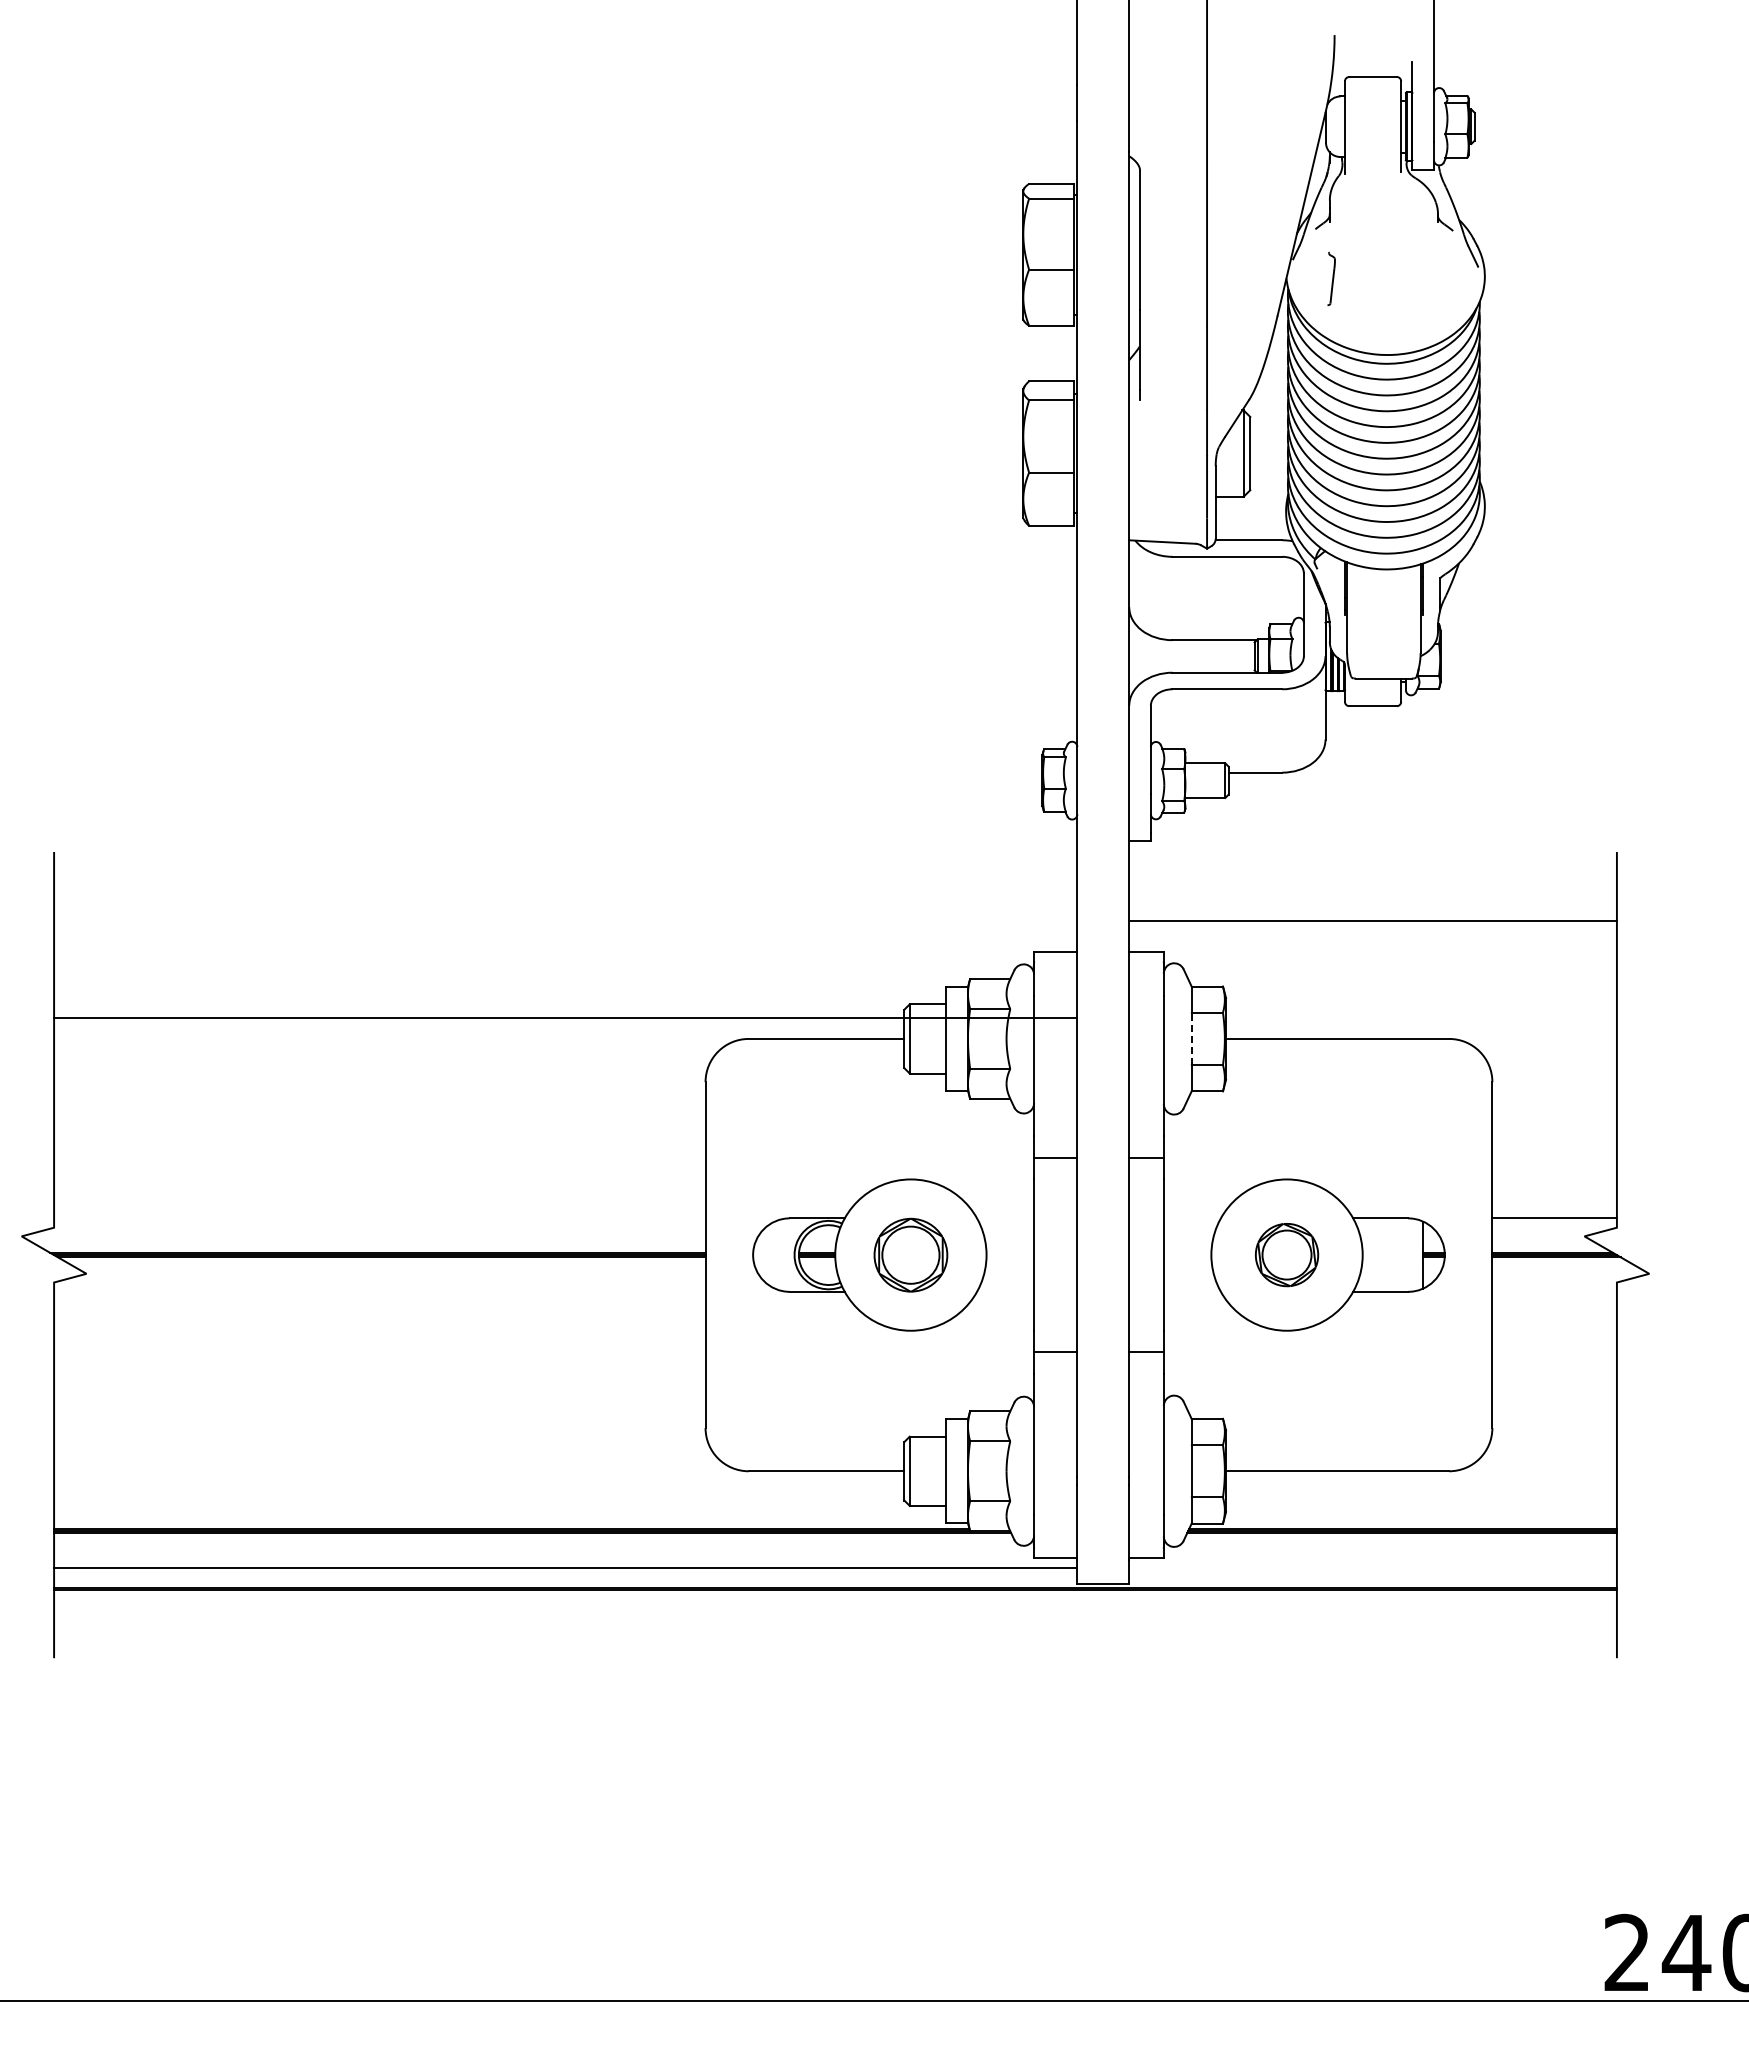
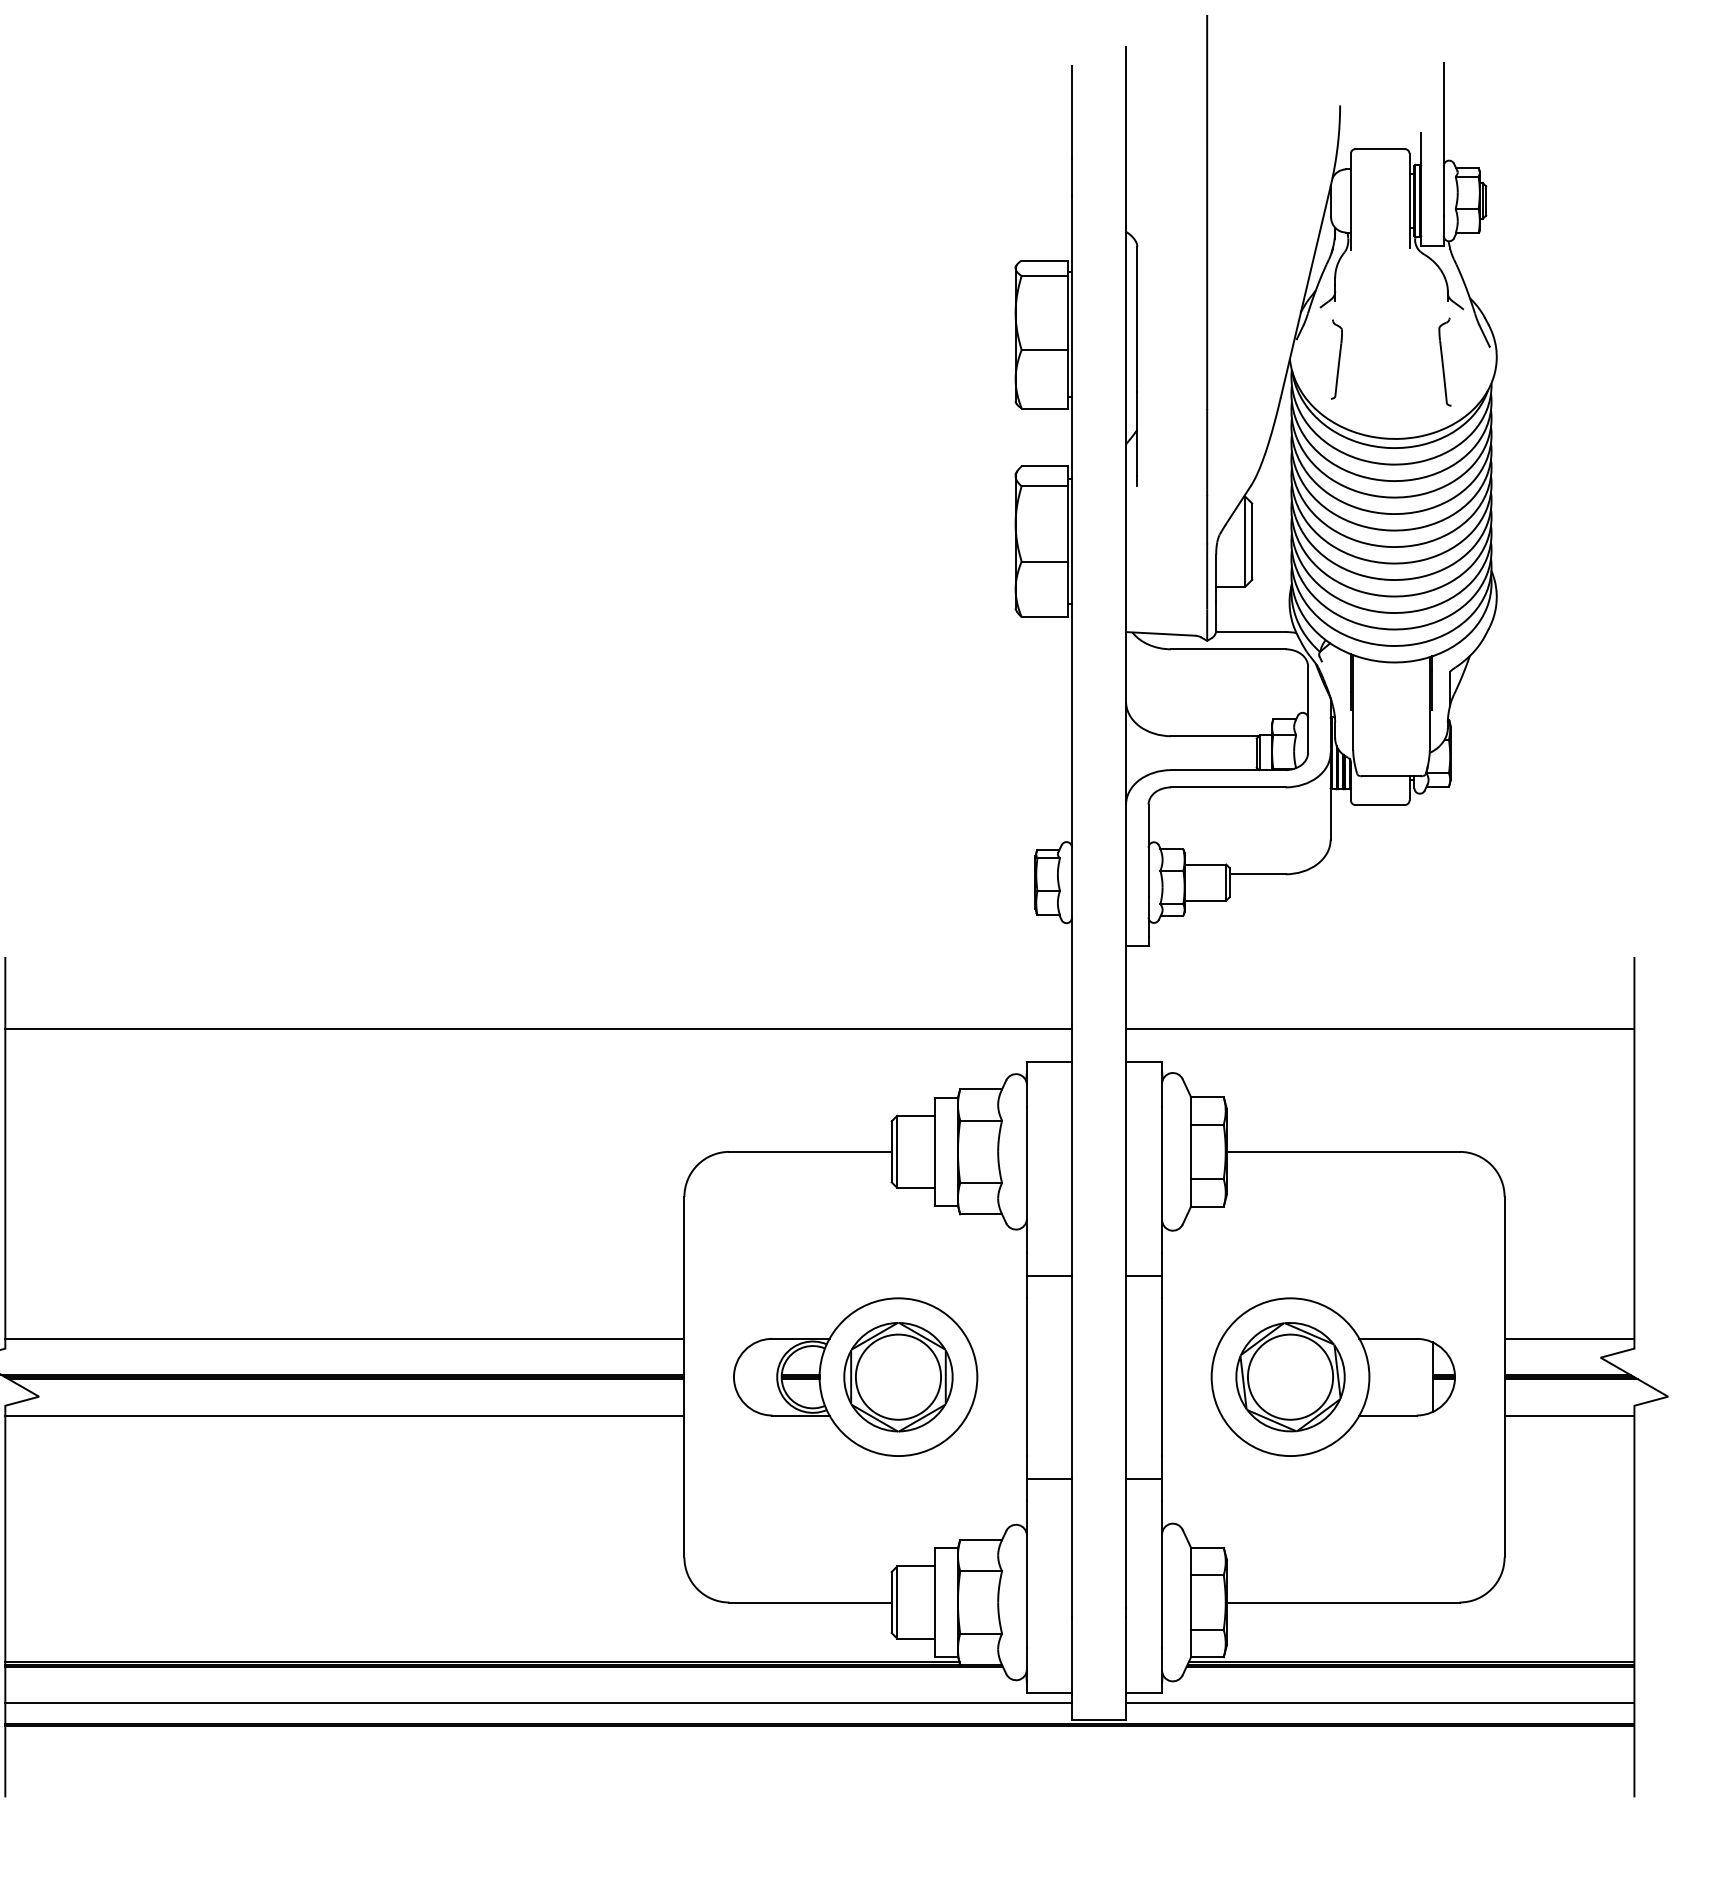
part: (1331, 278) -> (1336, 359), size x1.43
part: (1434, 280) -> (1444, 361), added
line: (565, 1017) -> (538, 1028), moved
line: (1191, 1039) -> (1190, 1152), dashed -> solid
line: (379, 1218) -> (344, 1339), added
part: (1286, 1254) -> (1289, 1376), size x1.67
part: (910, 1255) -> (898, 1377), size x1.43
line: (379, 1291) -> (344, 1415), added
line: (1554, 1291) -> (1569, 1415), added
line: (1372, 1567) -> (1379, 1702), added

